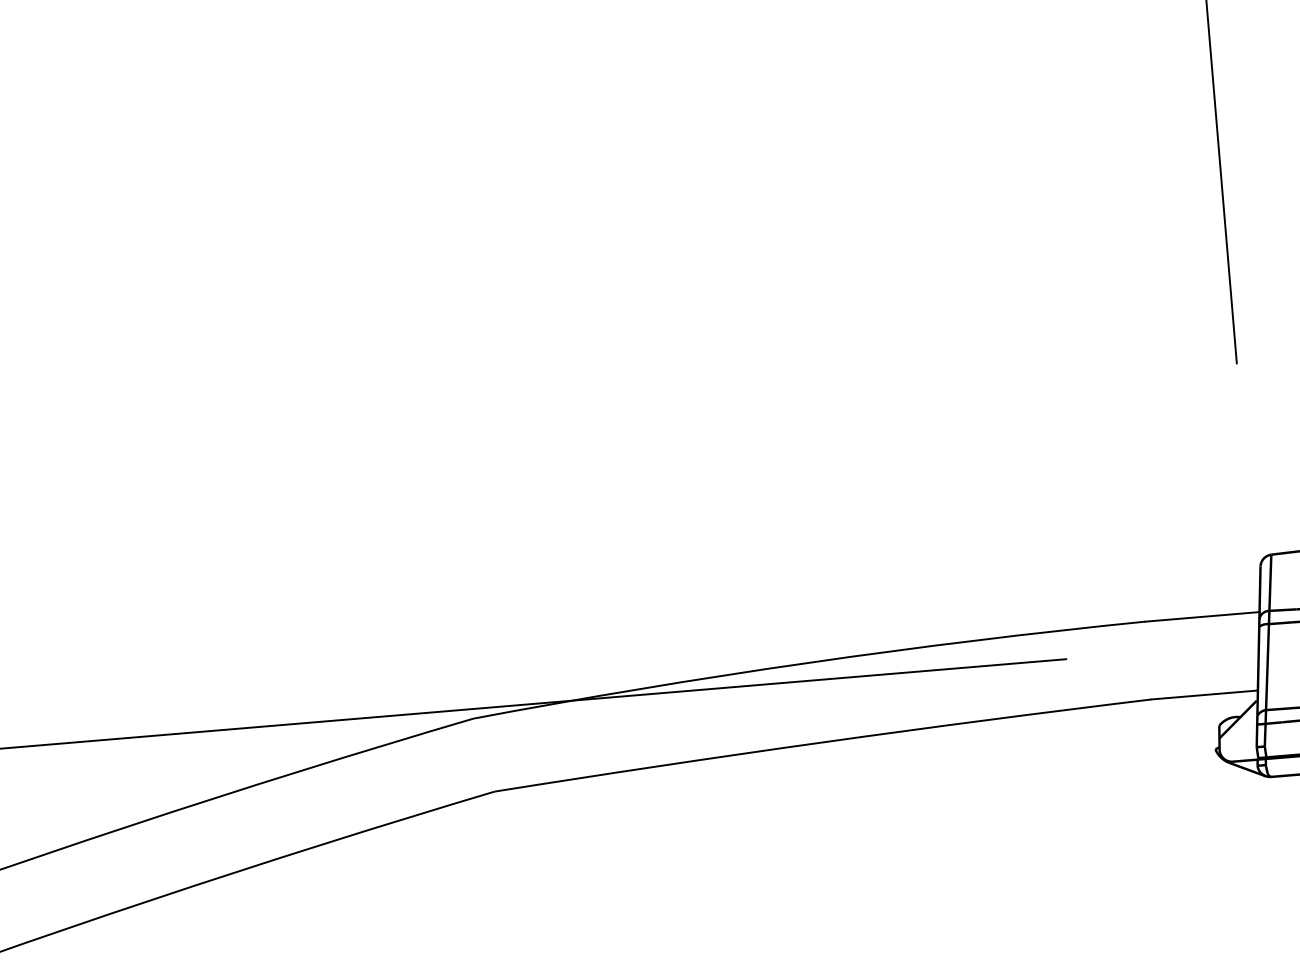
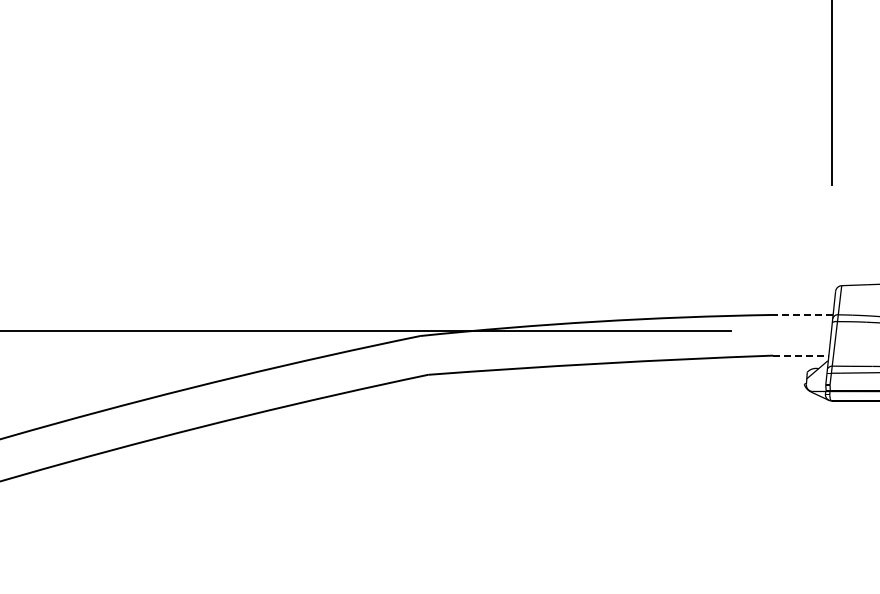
line: (1200, 616) -> (802, 314), solid -> dashed
line: (1203, 694) -> (800, 355), solid -> dashed

